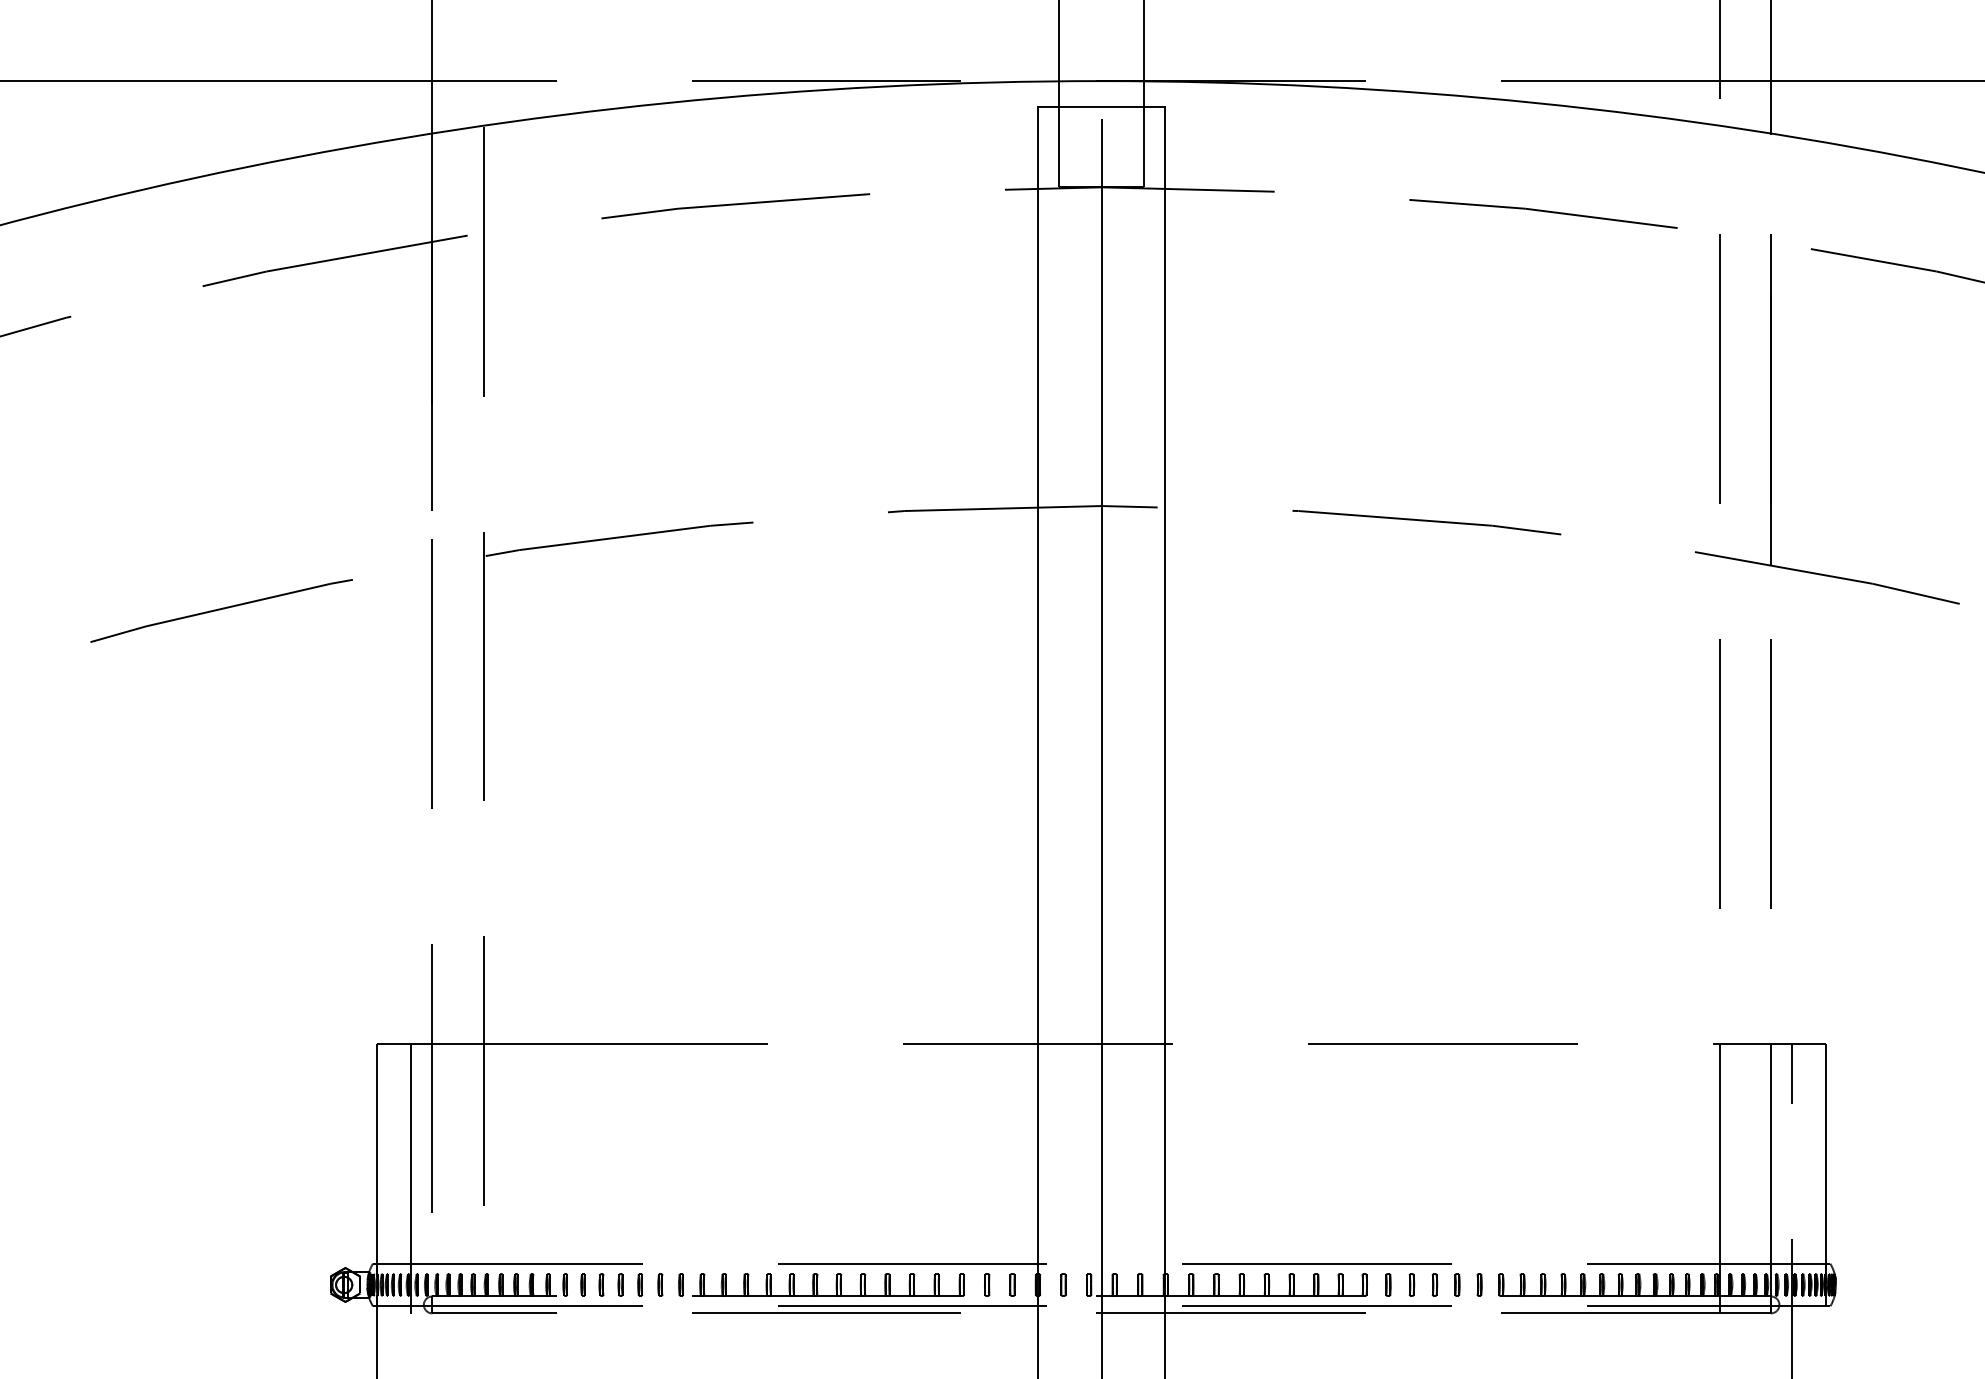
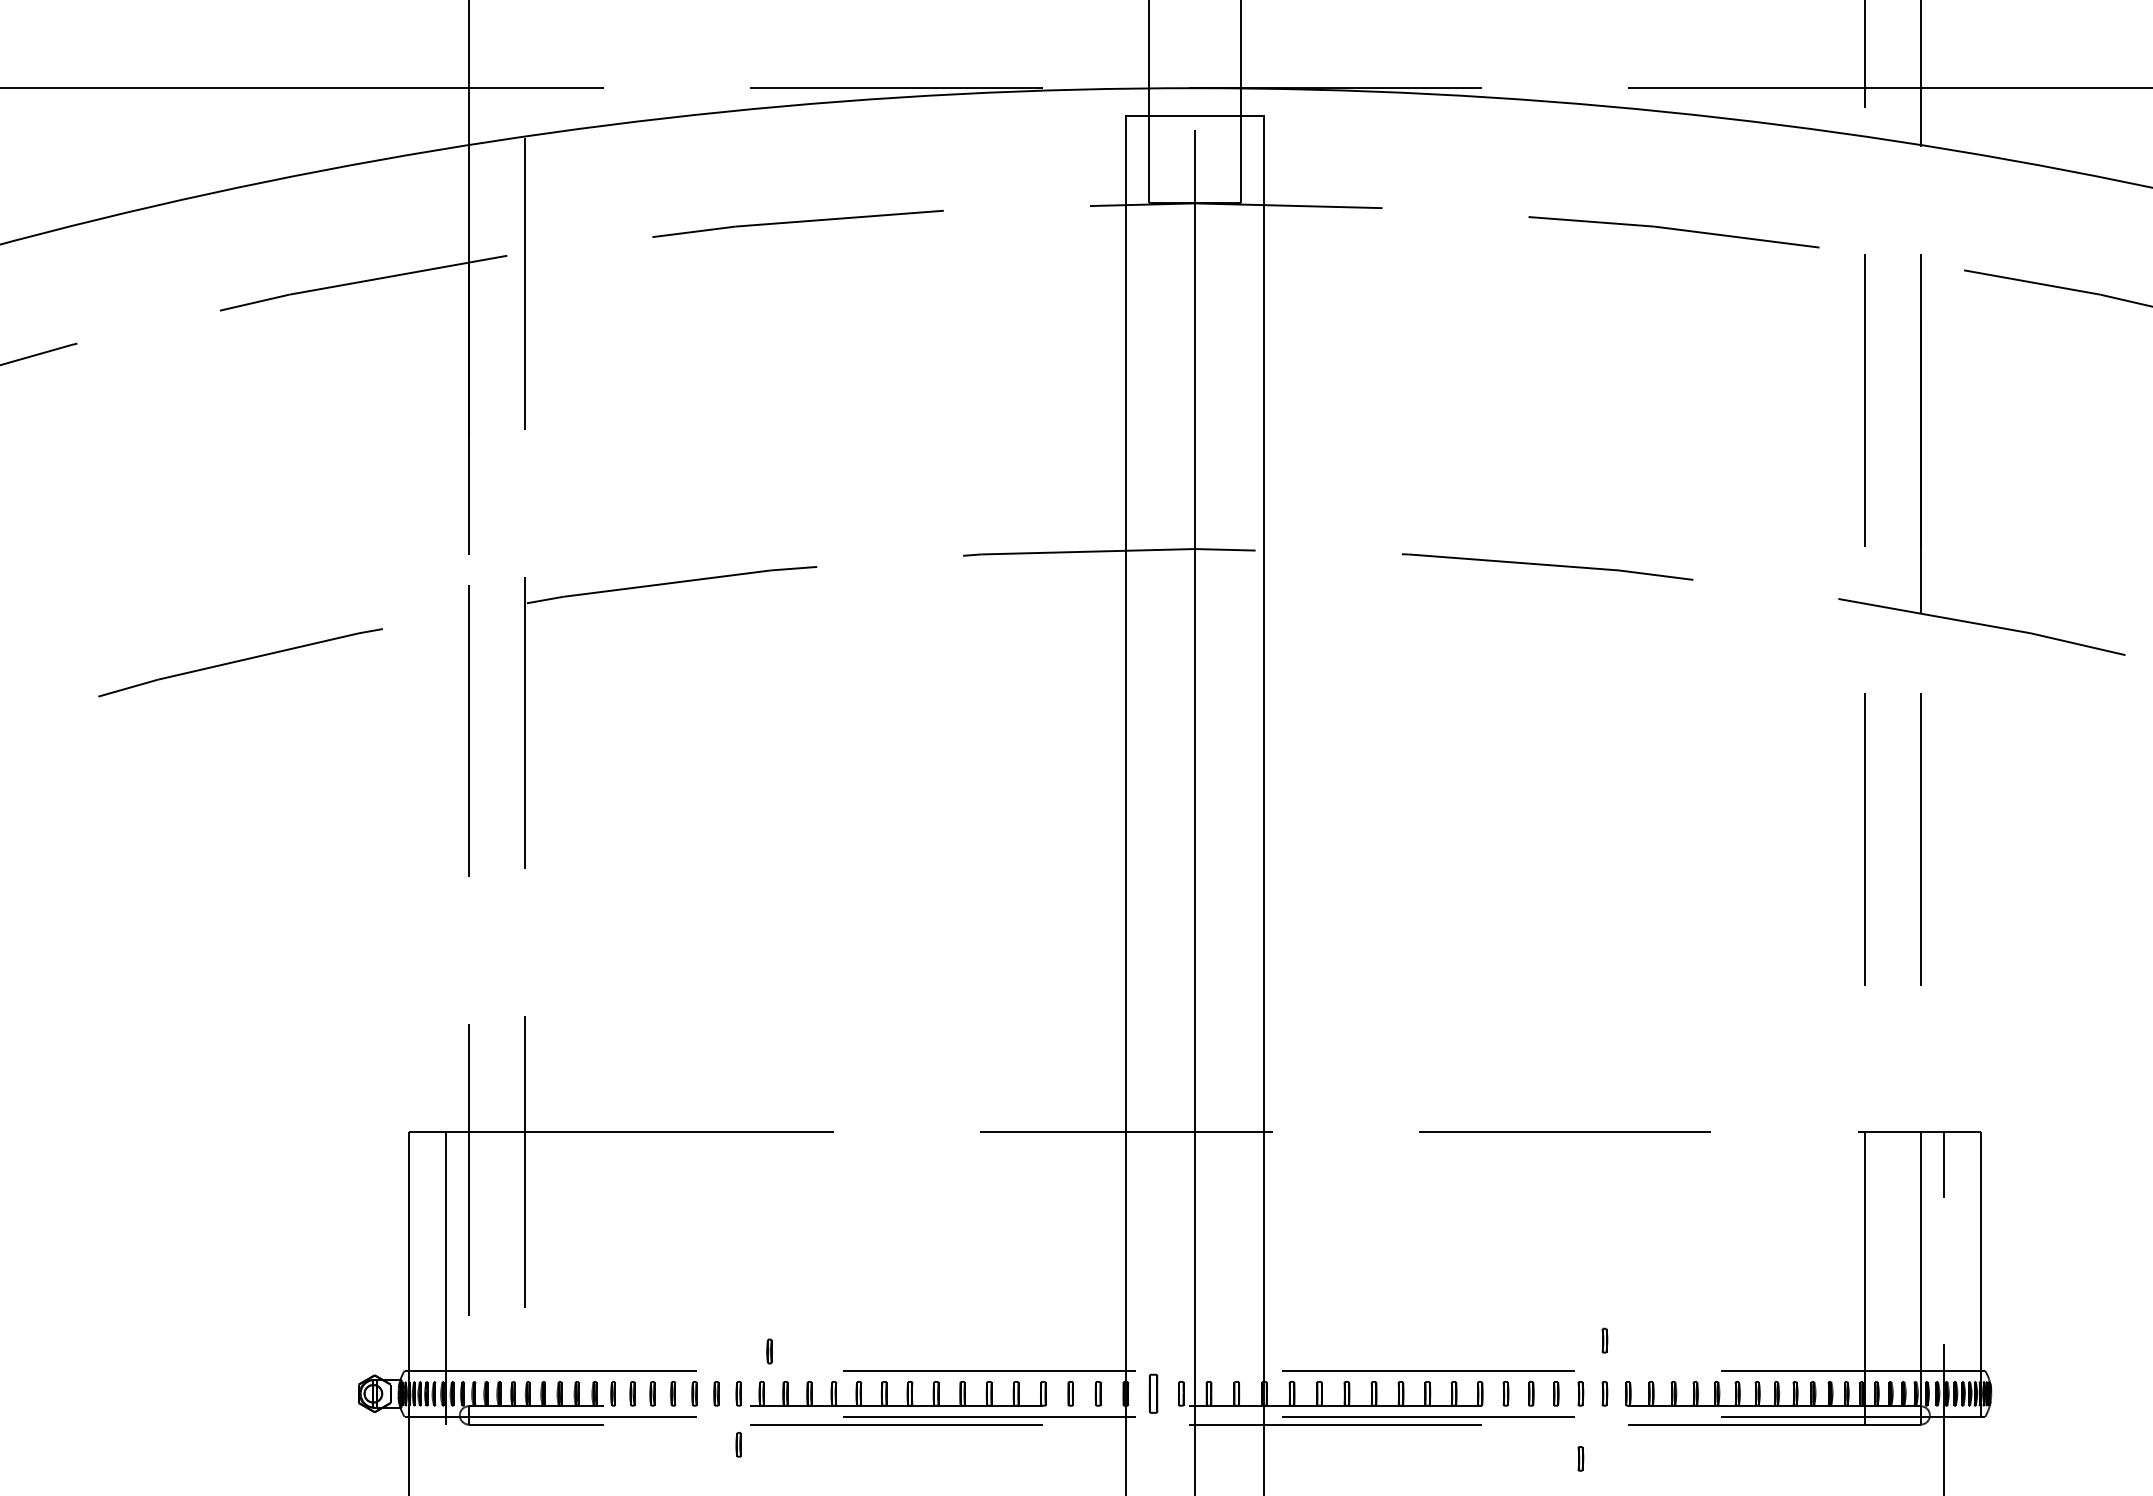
part: (1479, 1235) -> (1604, 1340), added
part: (709, 1245) -> (769, 1350), added
part: (1063, 1284) -> (1153, 1393), size x1.6
part: (680, 1331) -> (738, 1444), added
part: (1457, 1344) -> (1580, 1458), added

